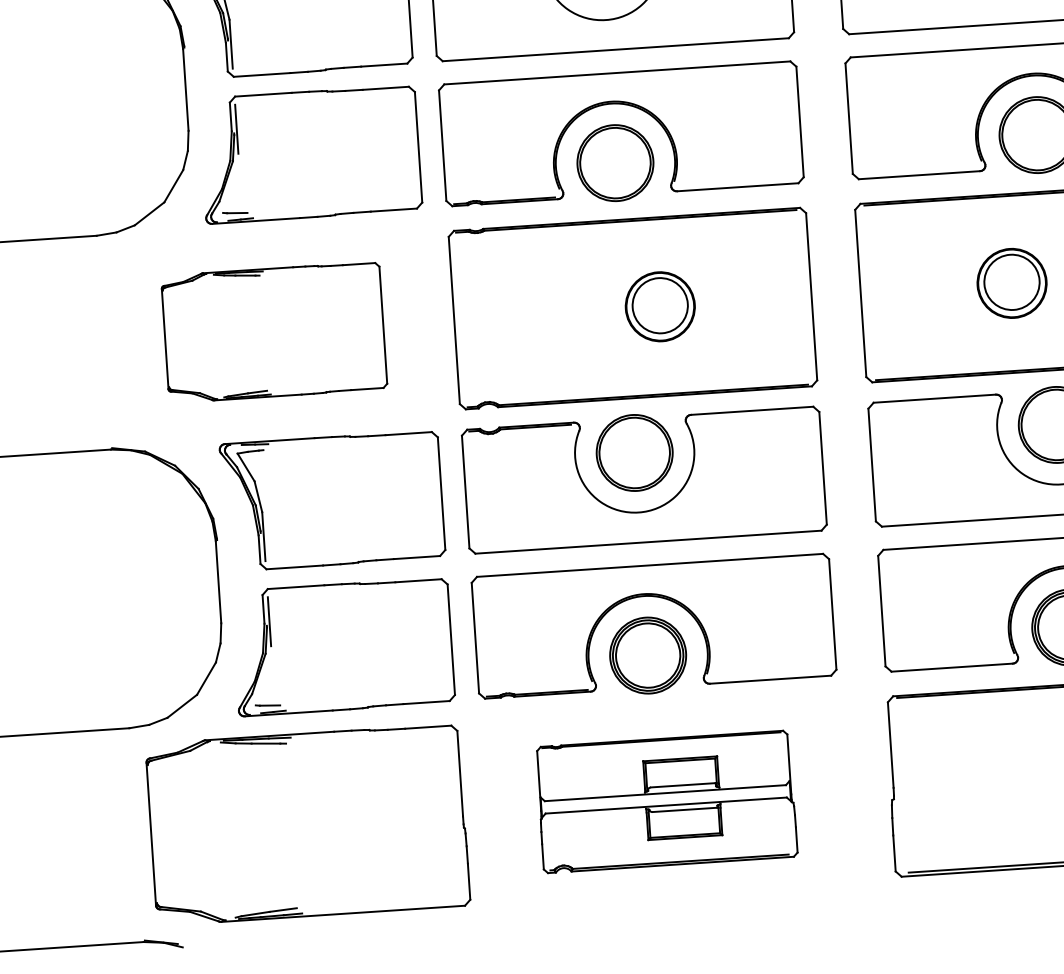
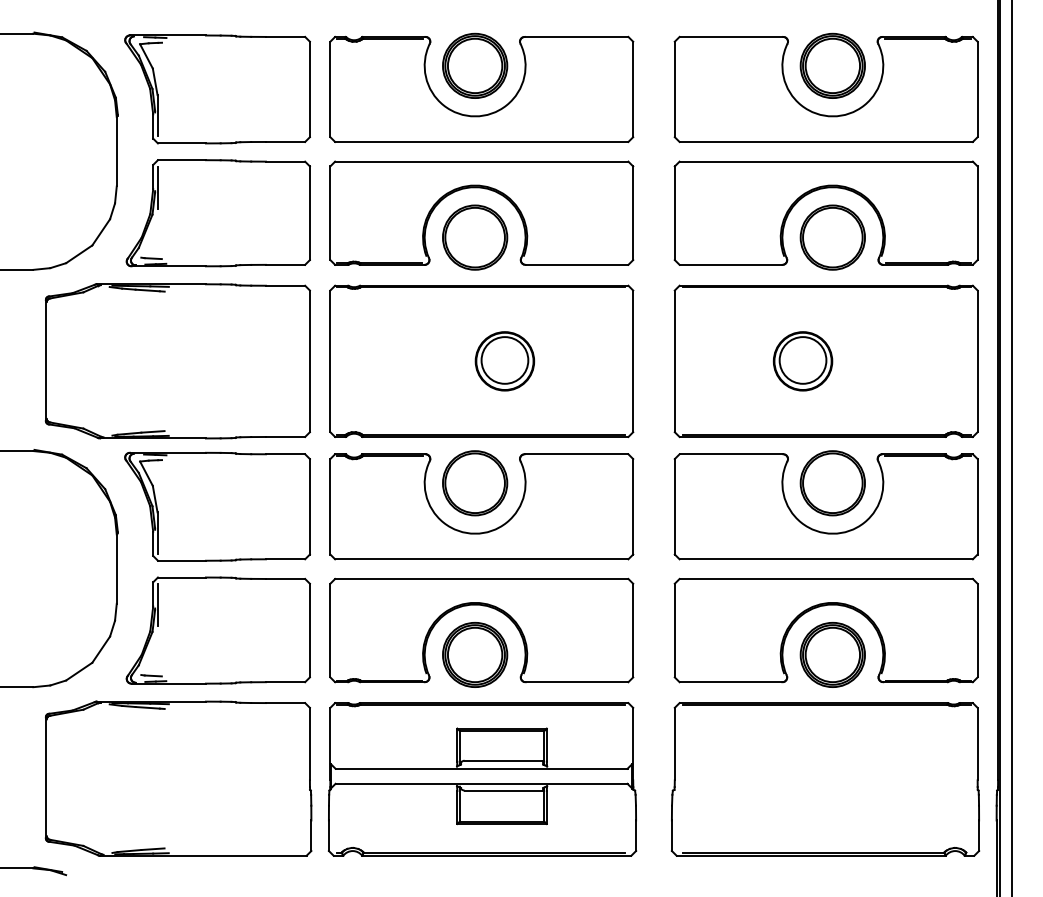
part: (273, 332) -> (177, 361), size x1.43
part: (666, 801) -> (482, 779), size x1.43

